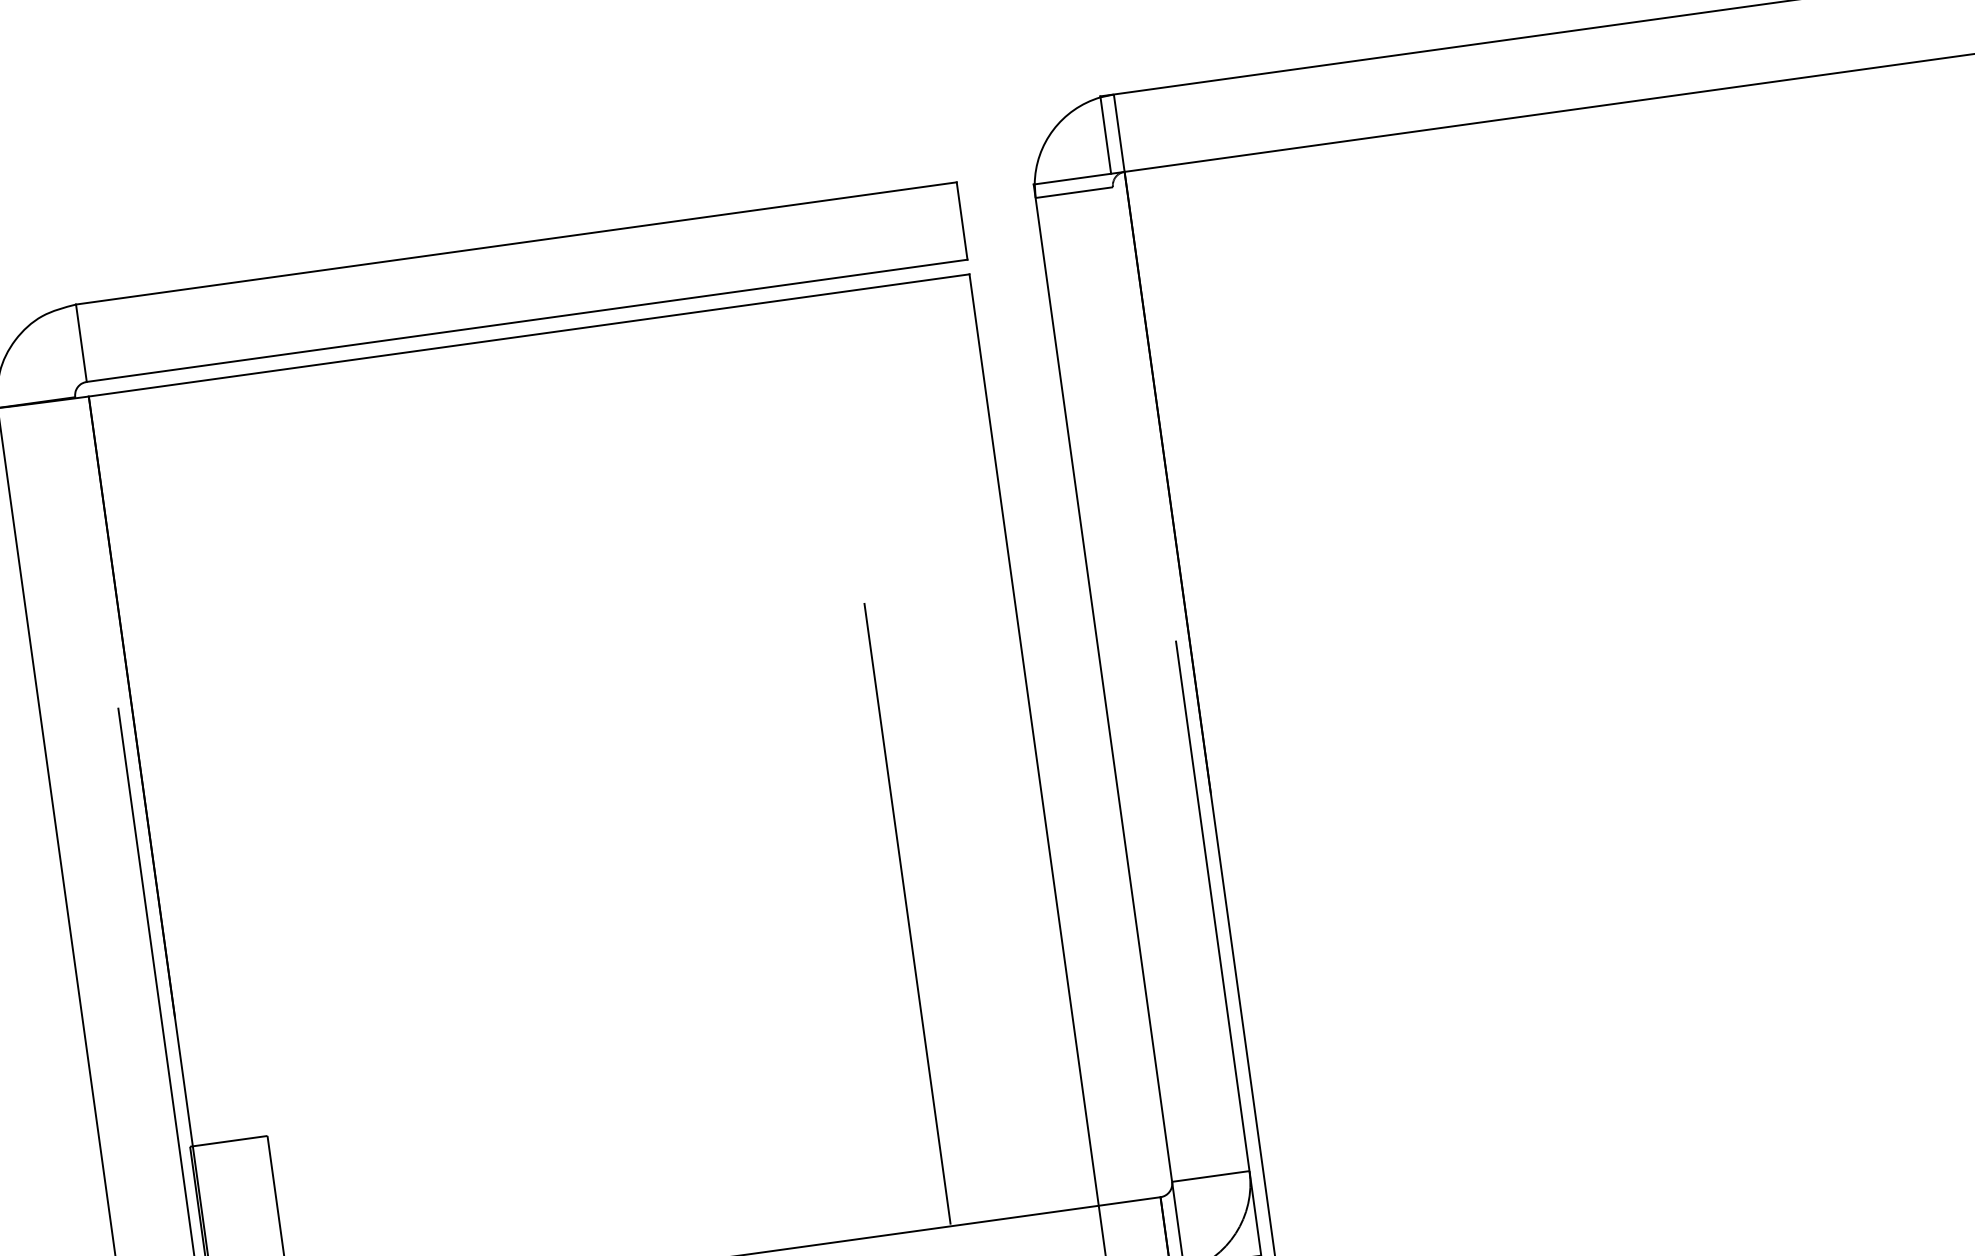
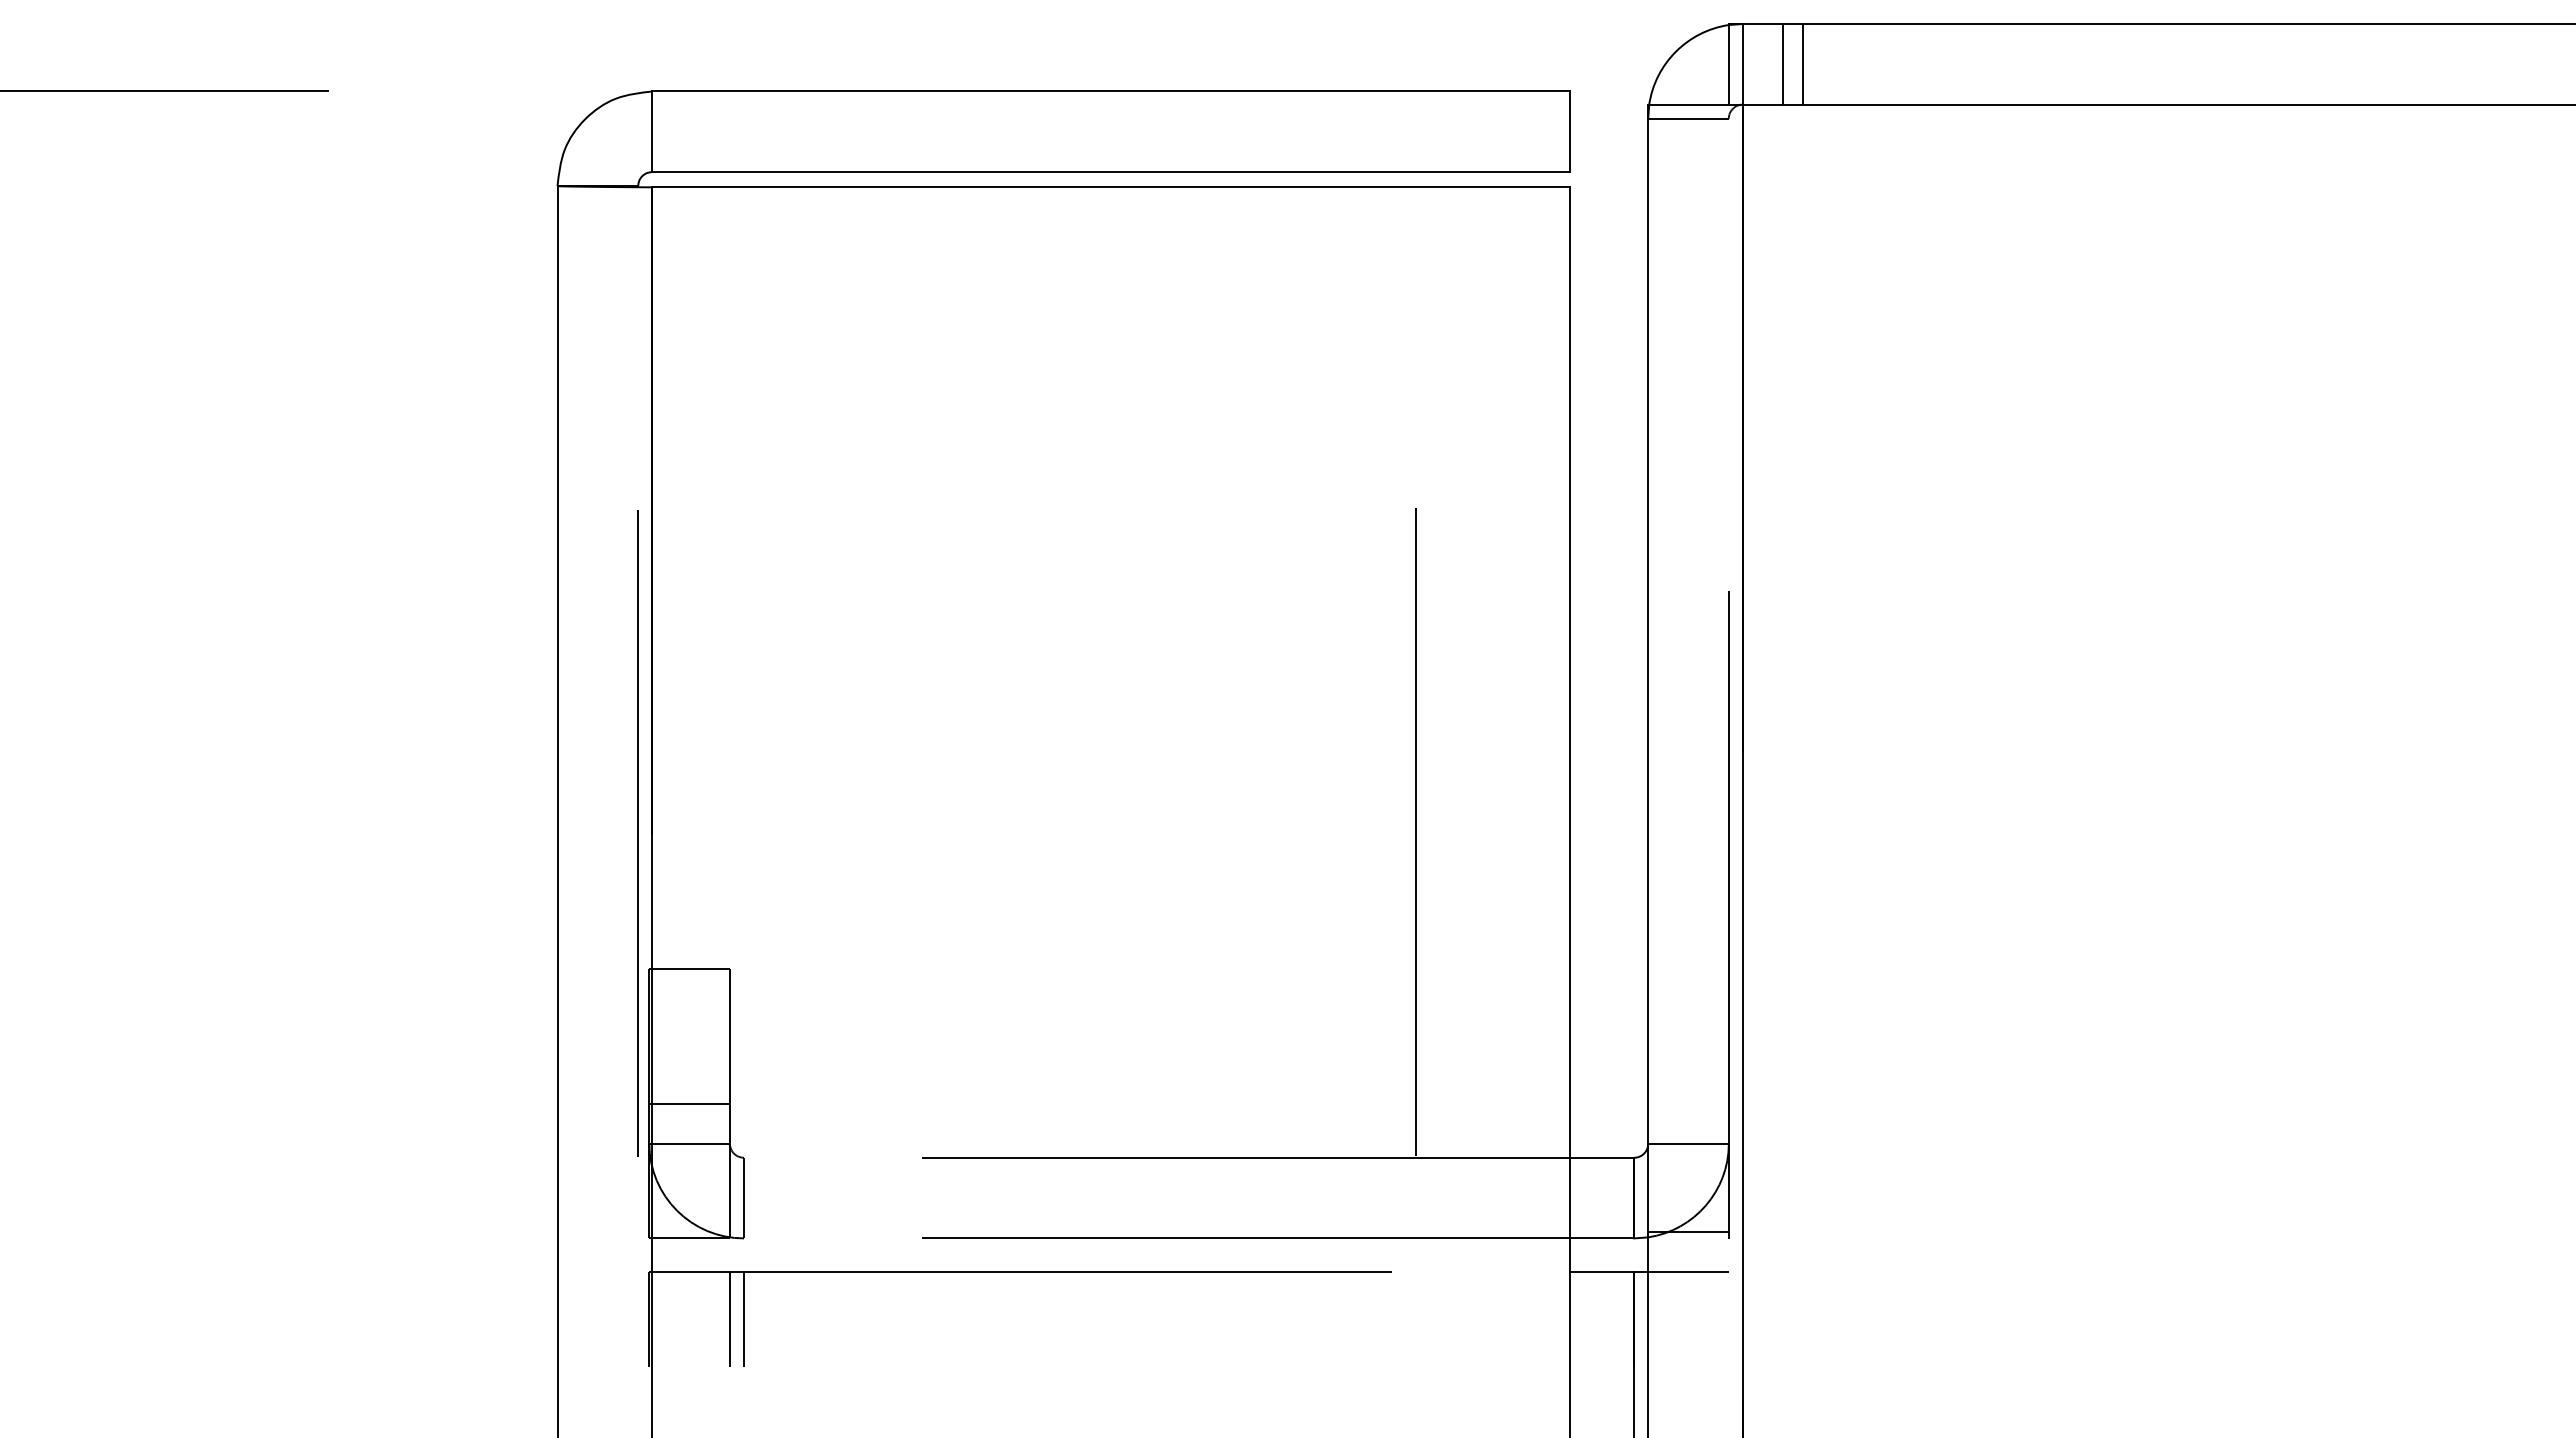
line: (1177, 125) -> (1803, 64), added
line: (1158, 127) -> (1783, 64), added

